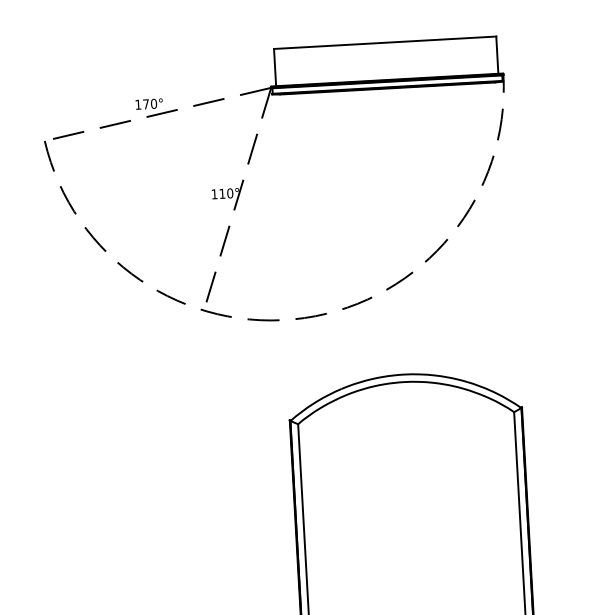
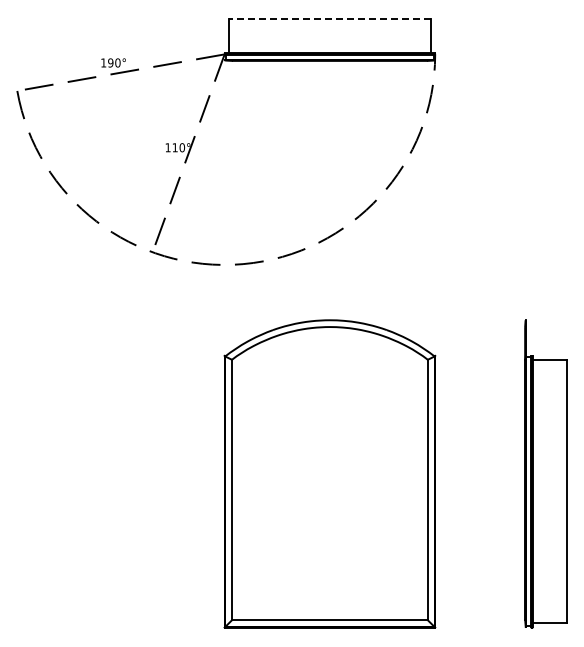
line: (384, 42) -> (329, 19), solid -> dashed
text: (145, 103) -> (110, 62), 170° -> 190°

